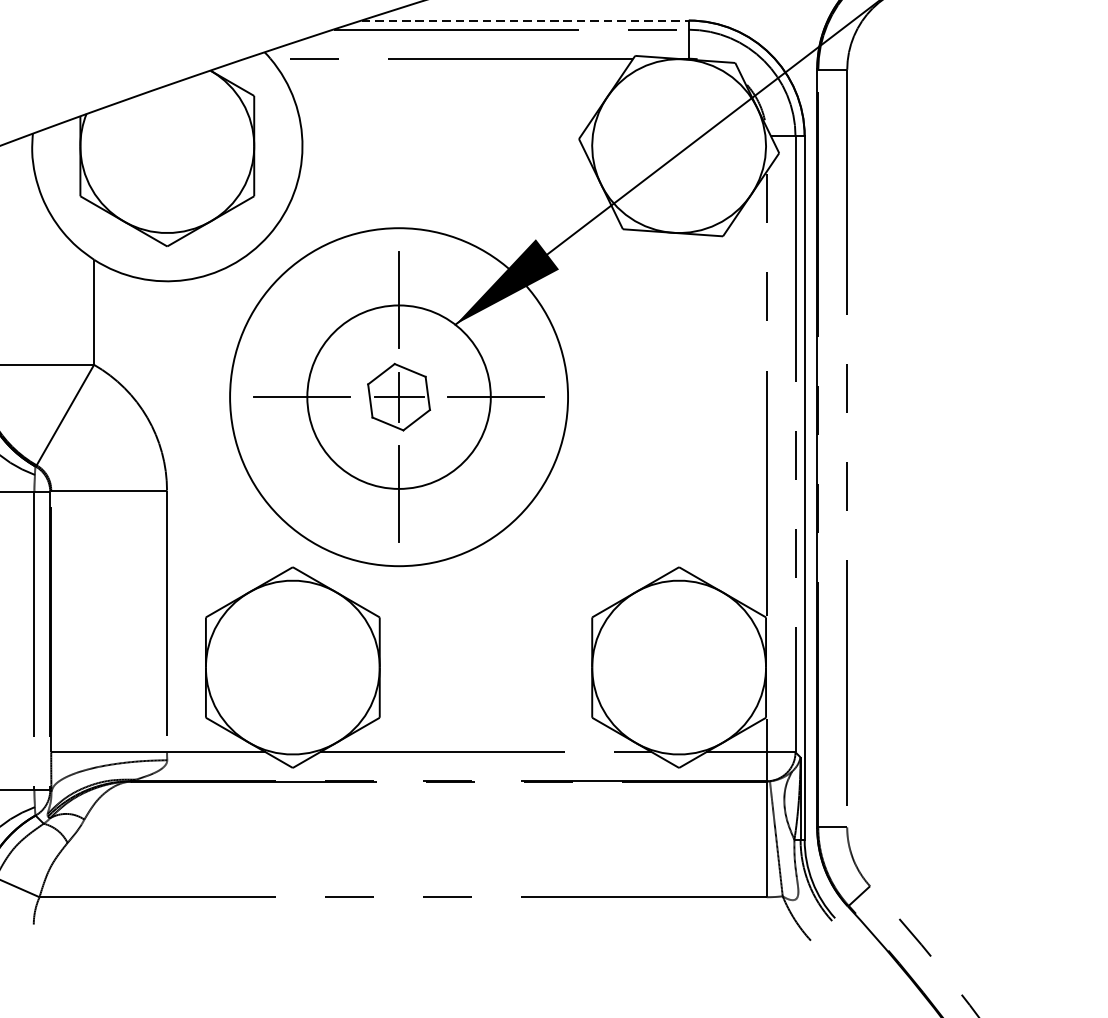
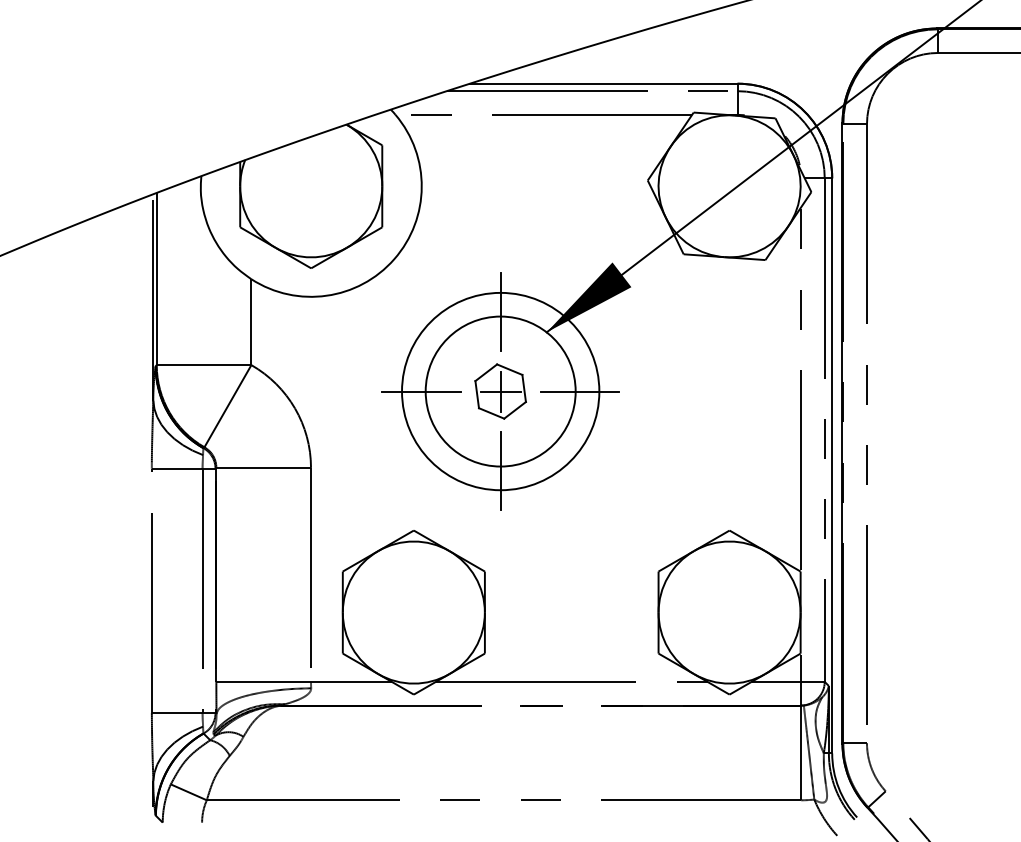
line: (524, 20) -> (603, 83), dashed -> solid
circle: (398, 397) -> (500, 391), size x0.71

